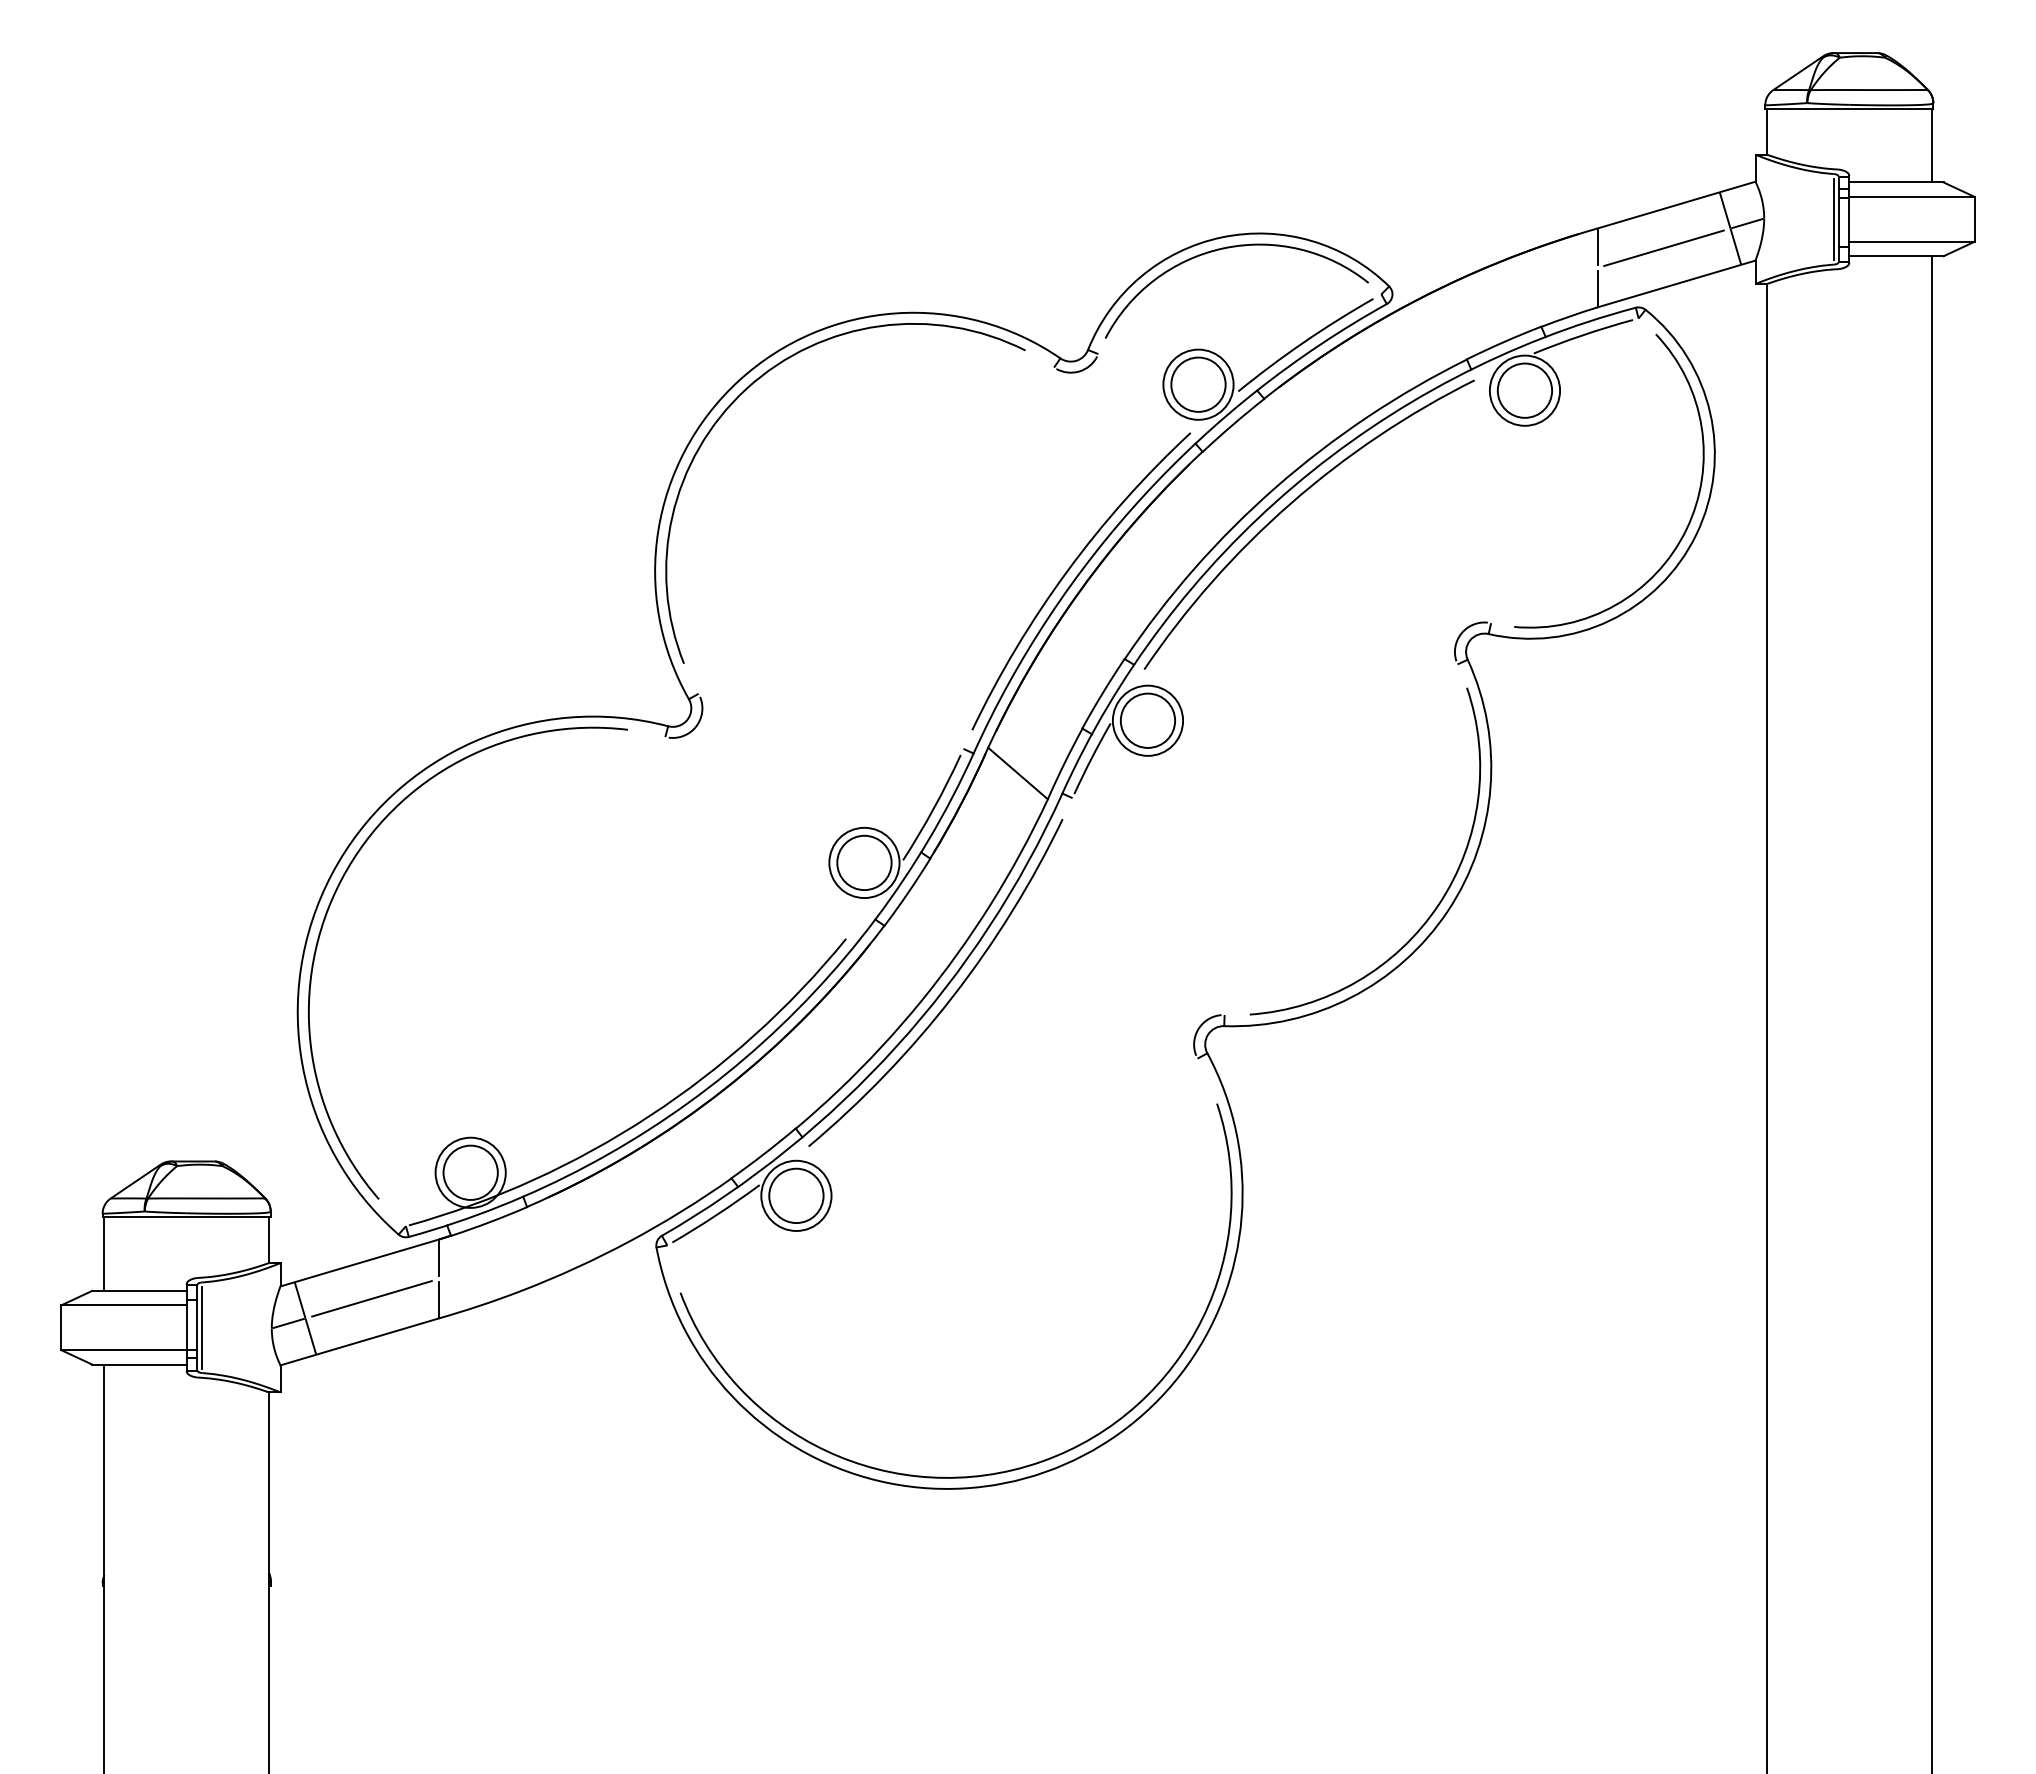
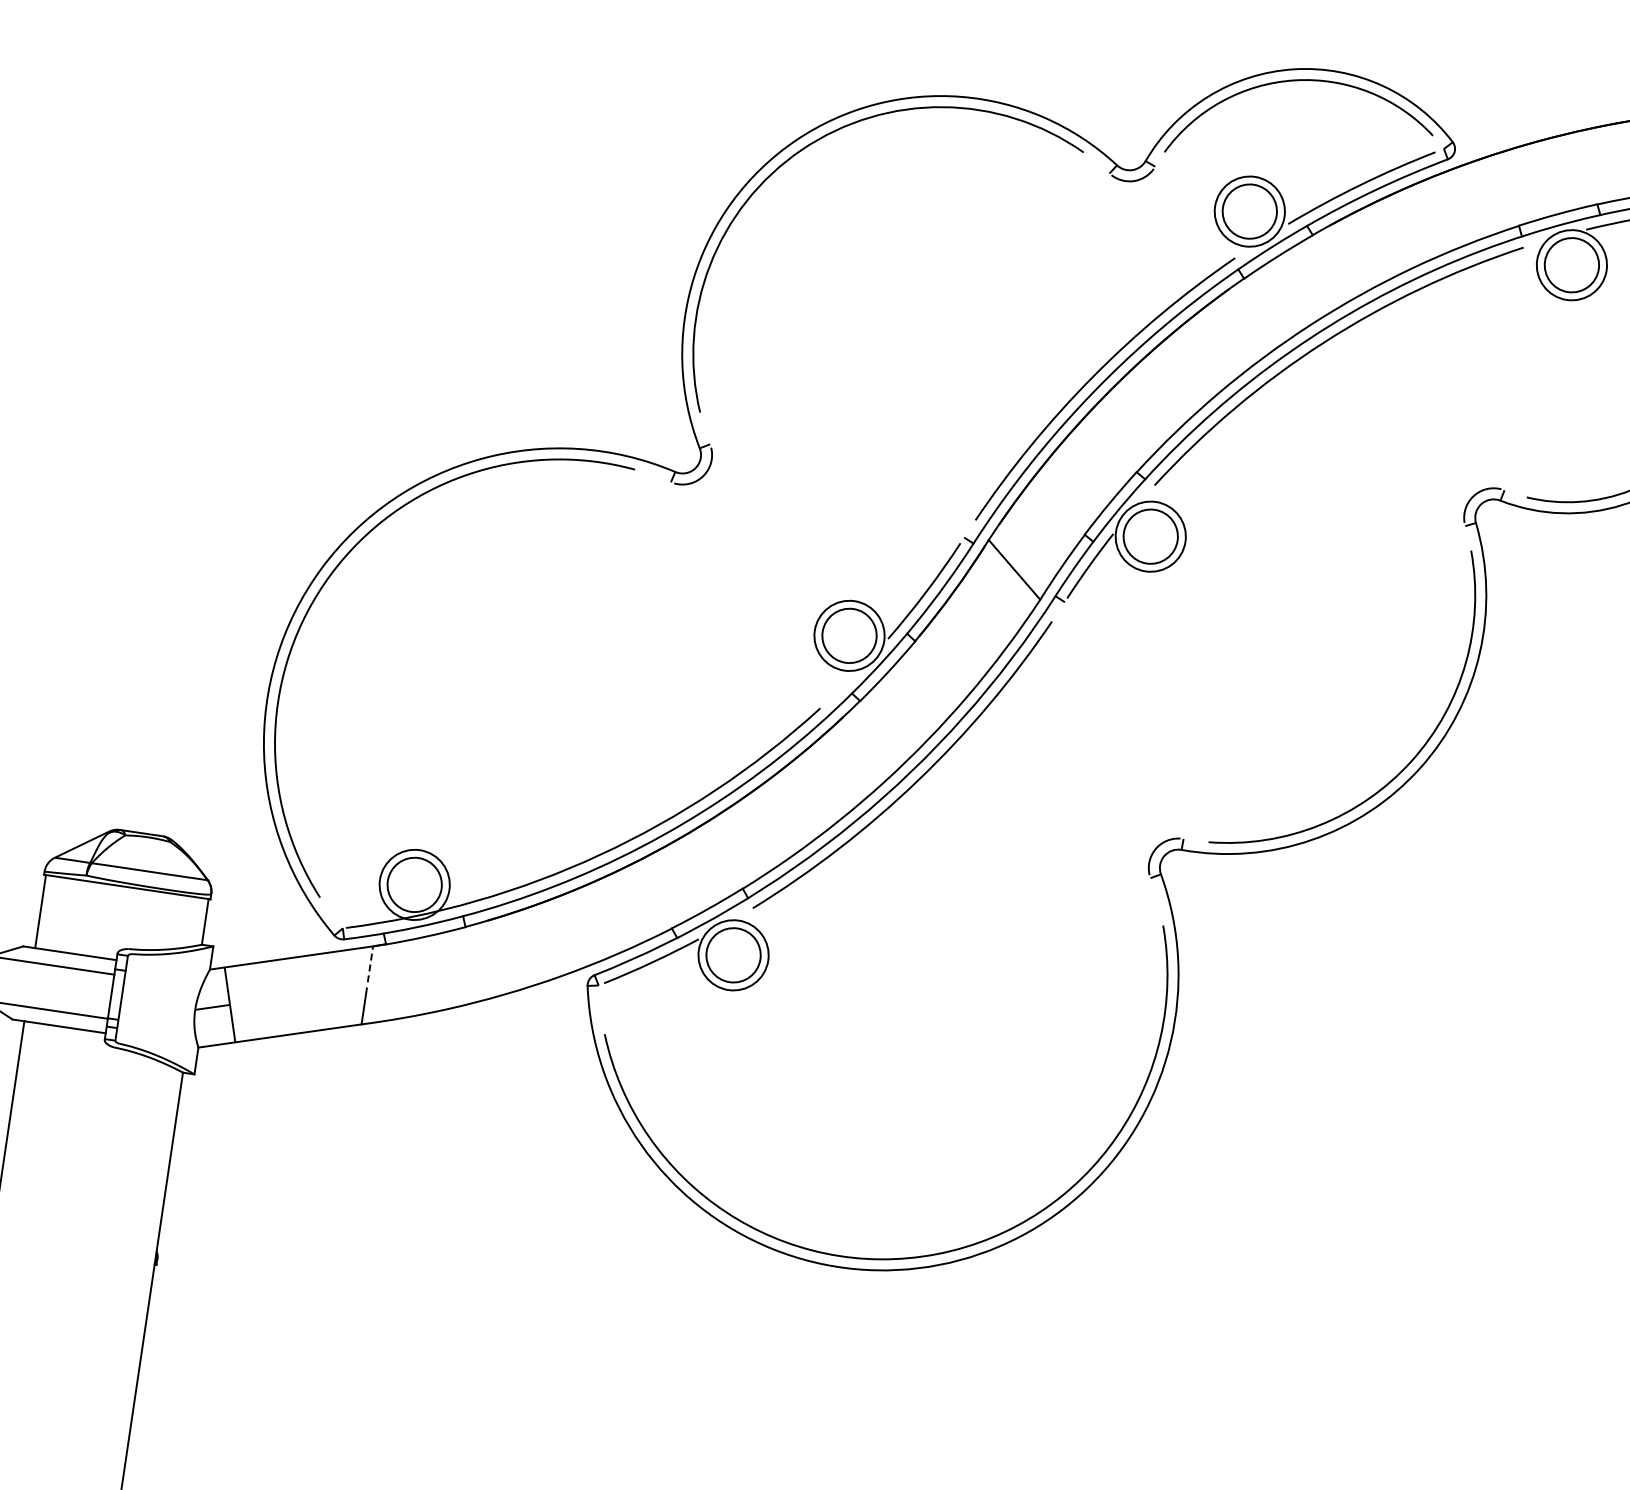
line: (438, 1257) -> (370, 964), solid -> dashed
line: (371, 1298) -> (298, 994), removed
line: (202, 1327) -> (126, 998), removed

